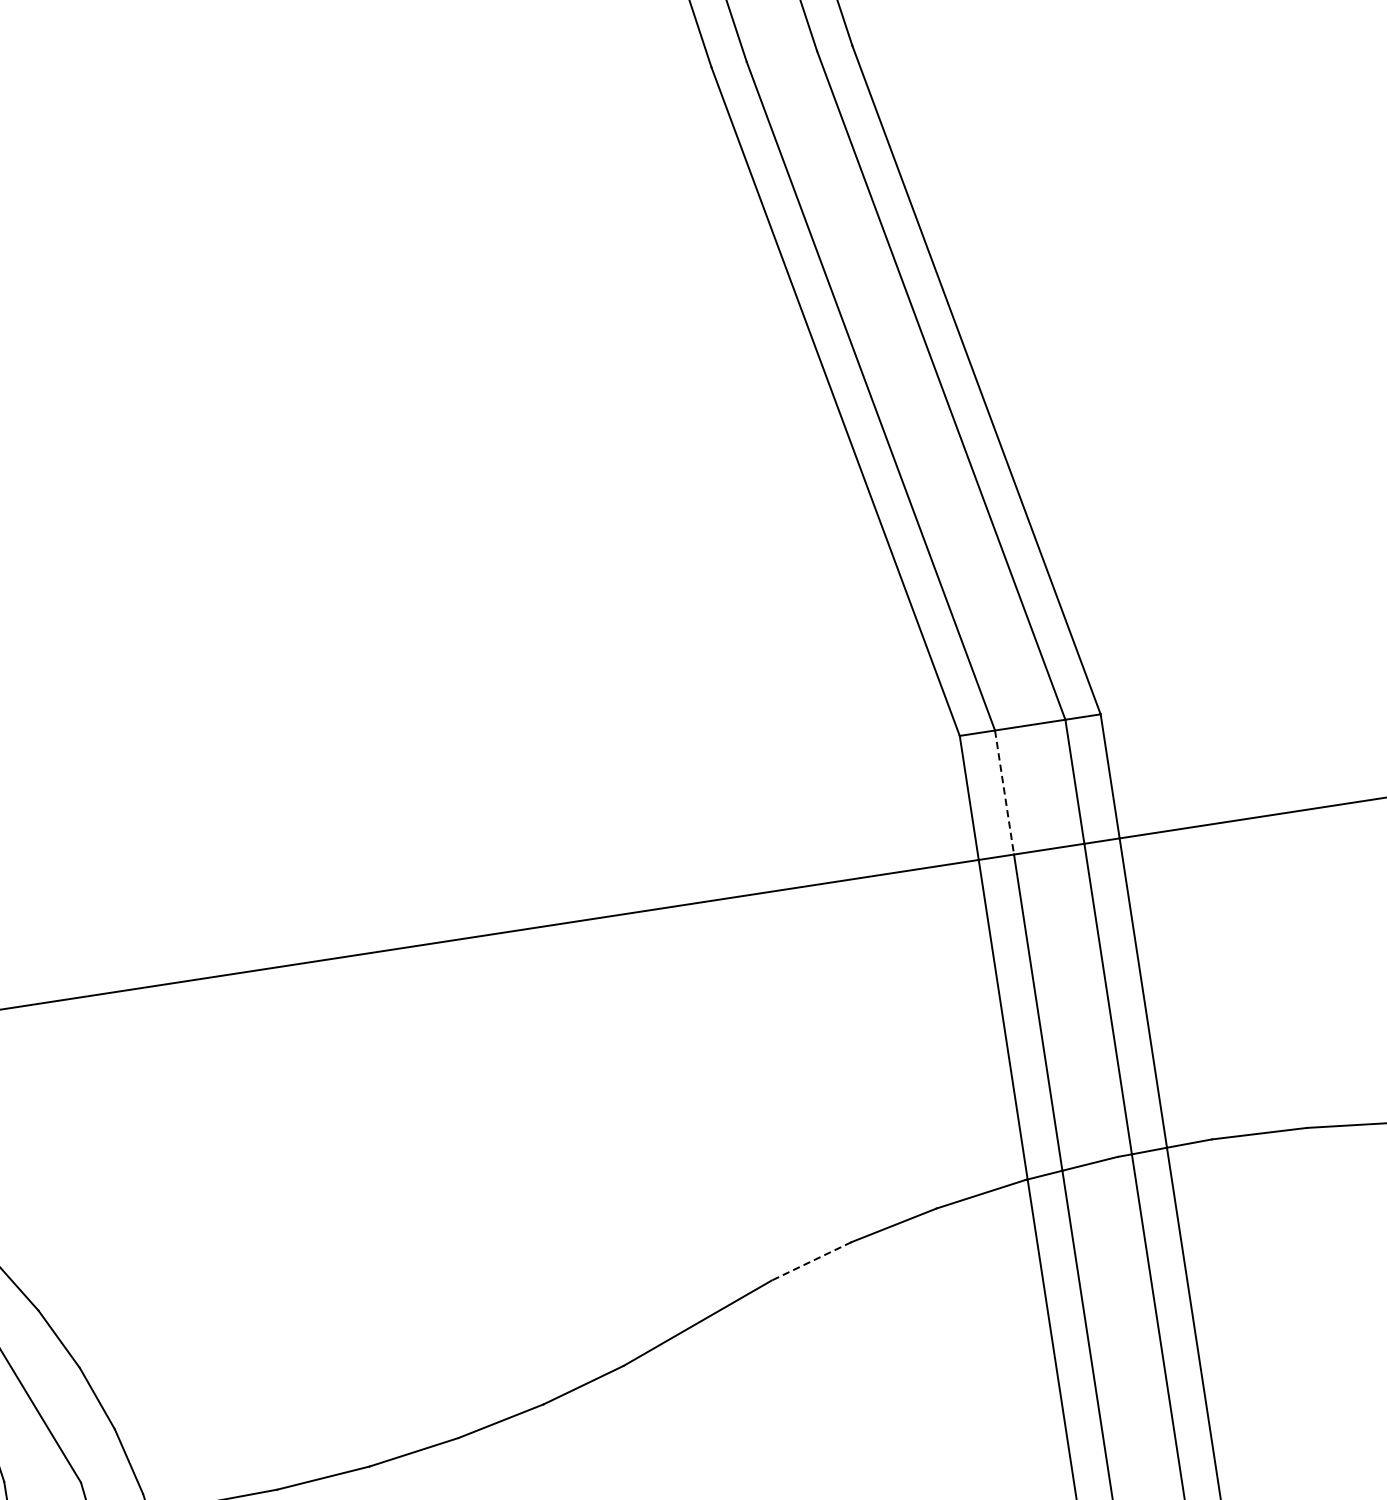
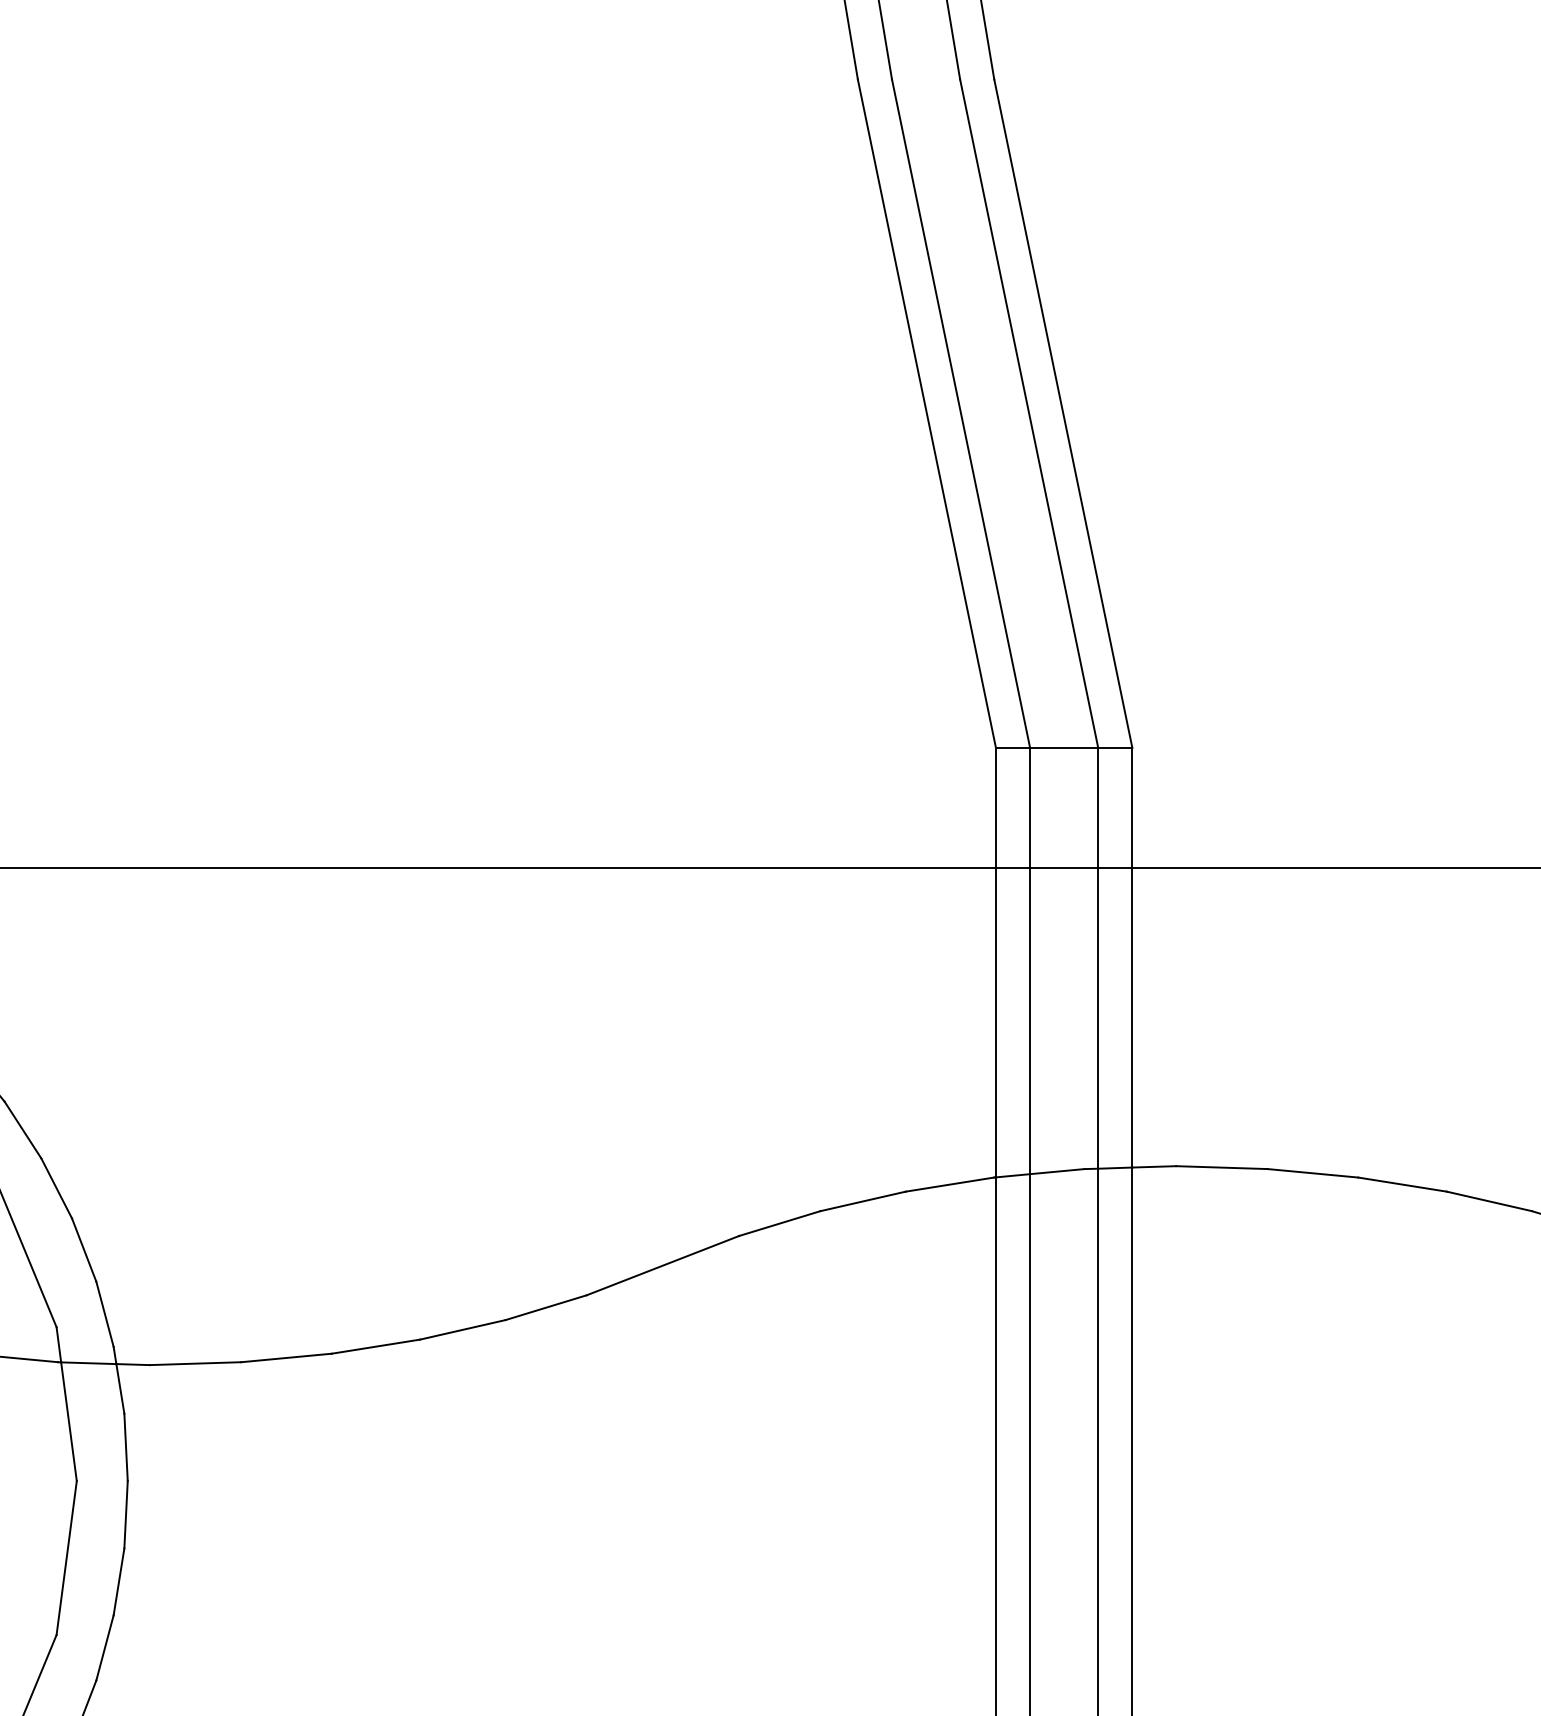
line: (1005, 792) -> (1030, 808), dashed -> solid
line: (811, 1261) -> (779, 1223), dashed -> solid

